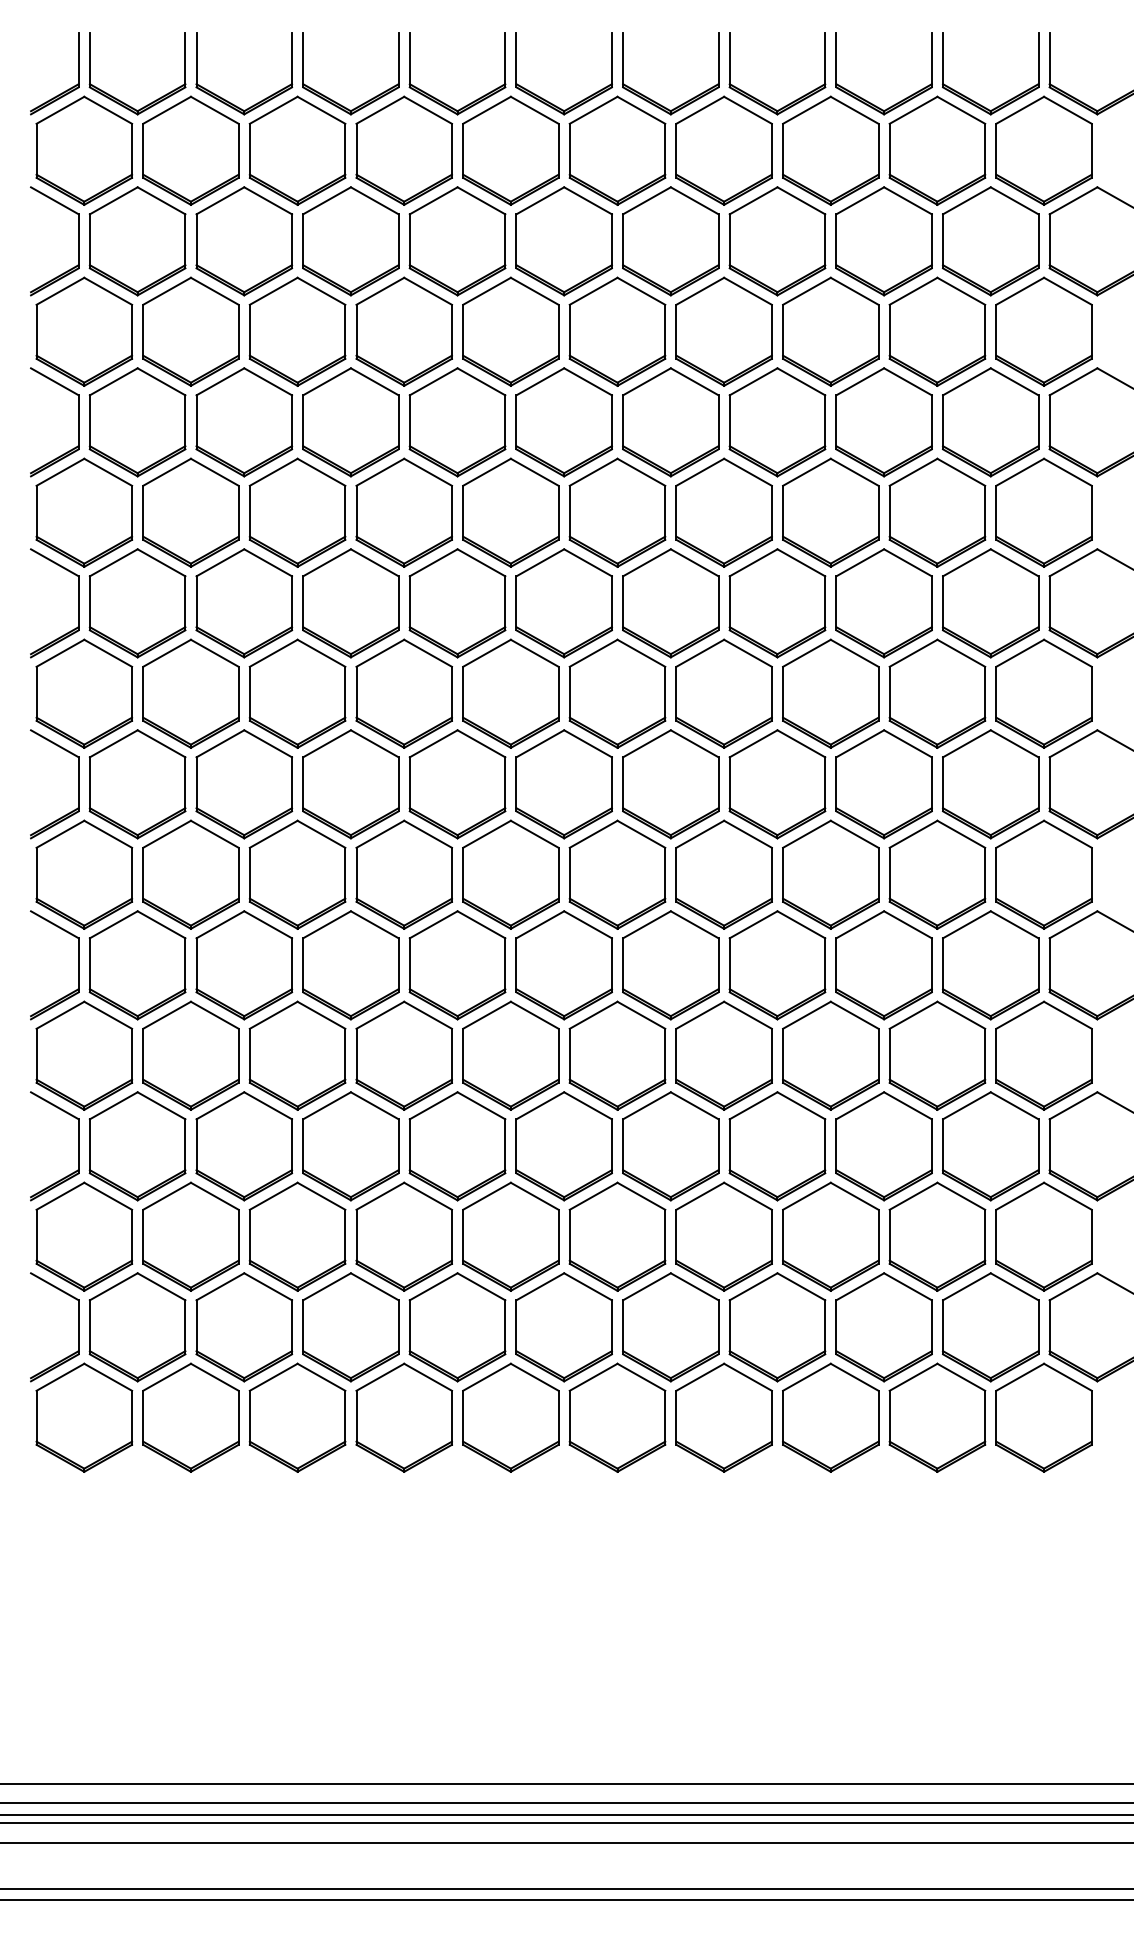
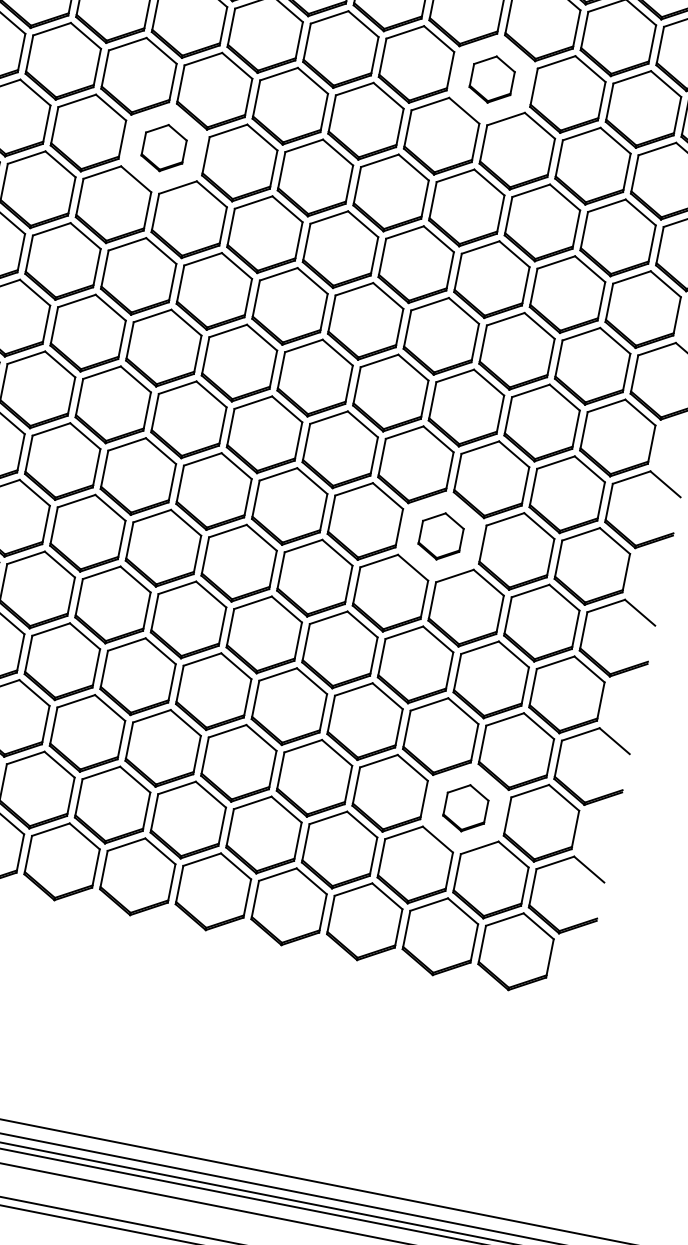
part: (777, 241) -> (492, 79), size x0.6
part: (350, 422) -> (163, 148), size x0.6
part: (830, 874) -> (440, 536), size x0.6
part: (937, 1236) -> (465, 808), size x0.6

